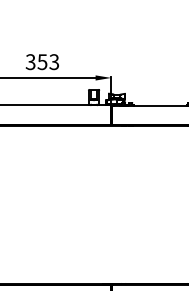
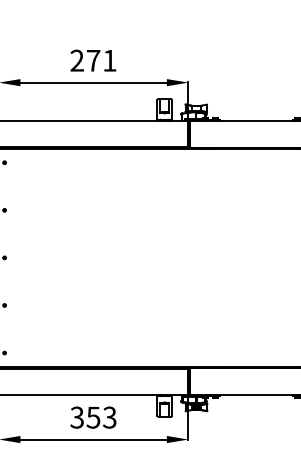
text: (42, 61) -> (93, 60), 353 -> 271

